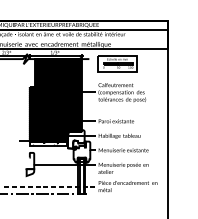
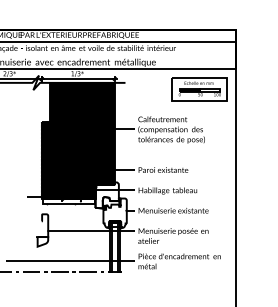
part: (117, 63) -> (199, 89), moved
line: (51, 186) -> (72, 261), dashed -> solid

